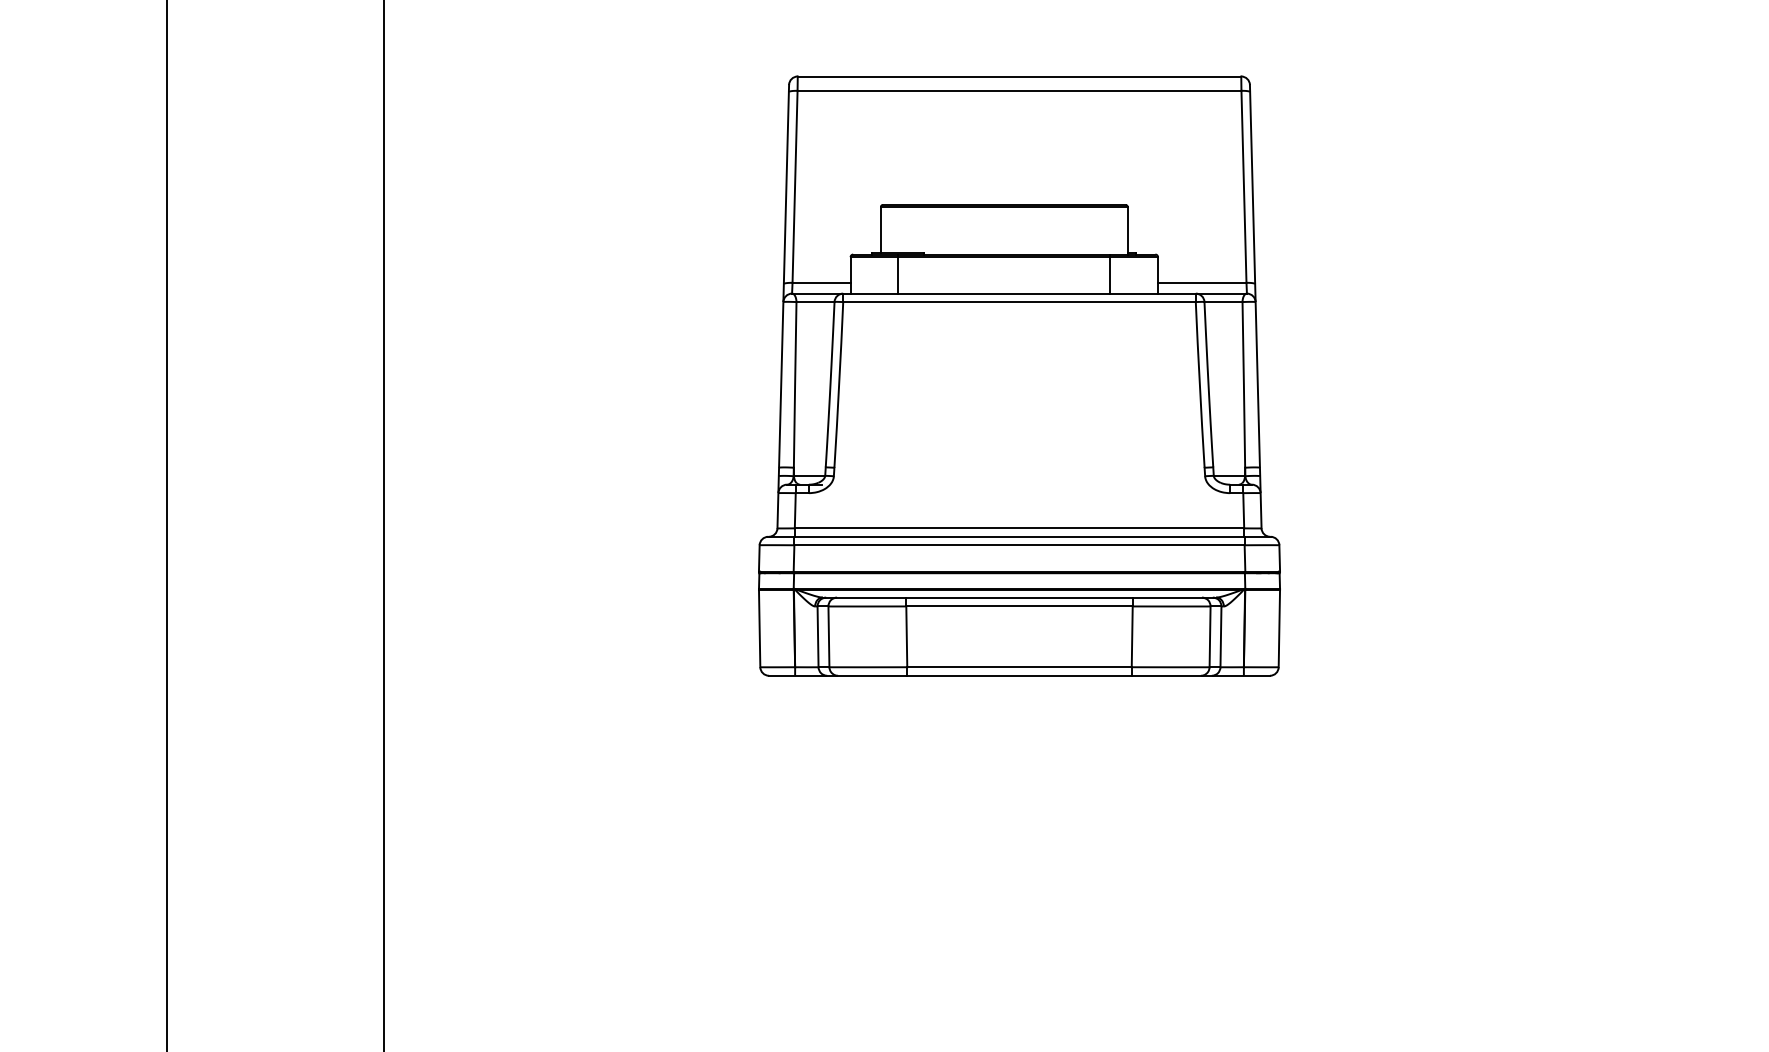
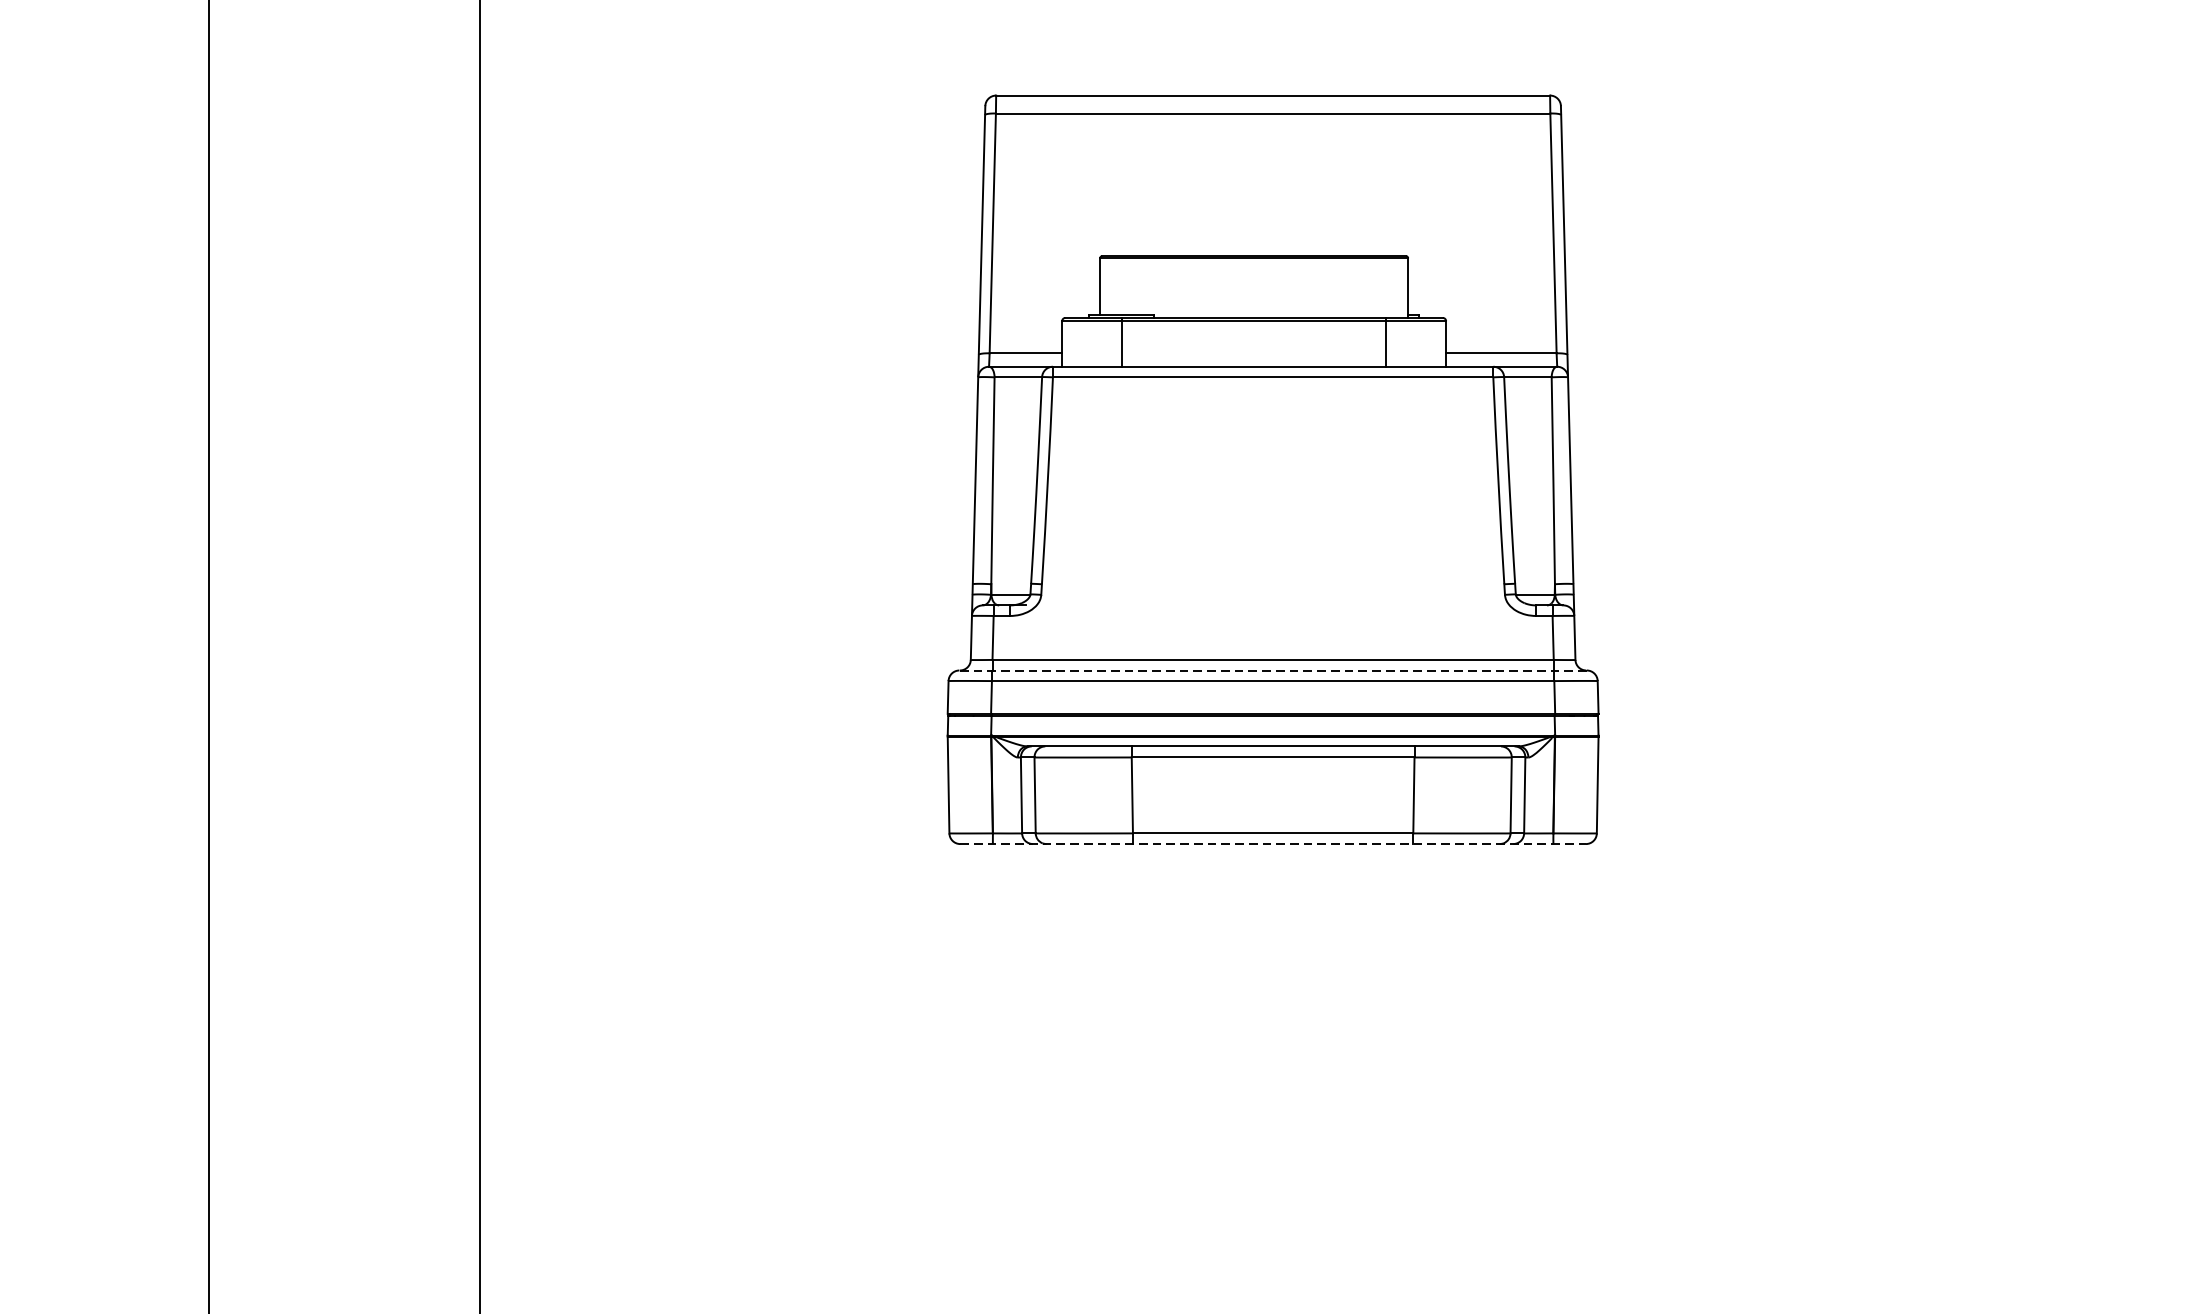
line: (1019, 536) -> (1273, 670), solid -> dashed
line: (1020, 675) -> (1274, 843), solid -> dashed

